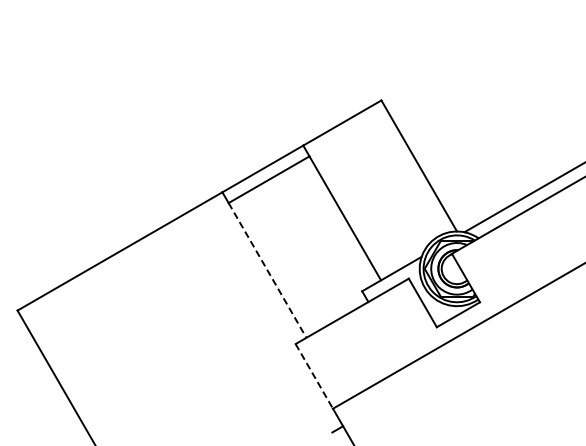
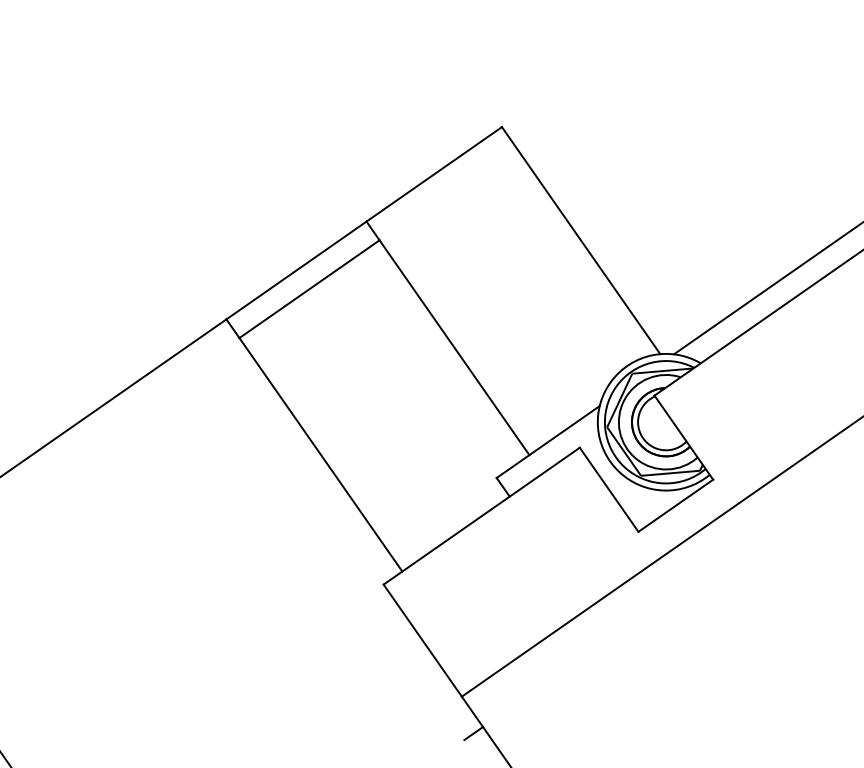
line: (267, 270) -> (320, 454), dashed -> solid
line: (314, 376) -> (423, 640), dashed -> solid

